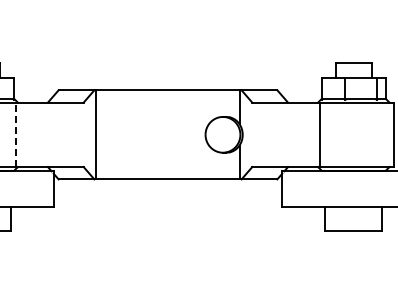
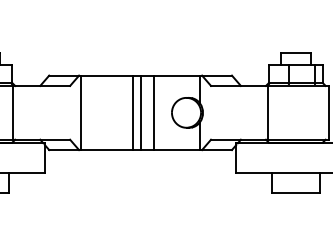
line: (15, 134) -> (13, 112), dashed -> solid
line: (158, 134) -> (132, 112), added
line: (168, 134) -> (141, 112), added
line: (184, 134) -> (154, 112), added

